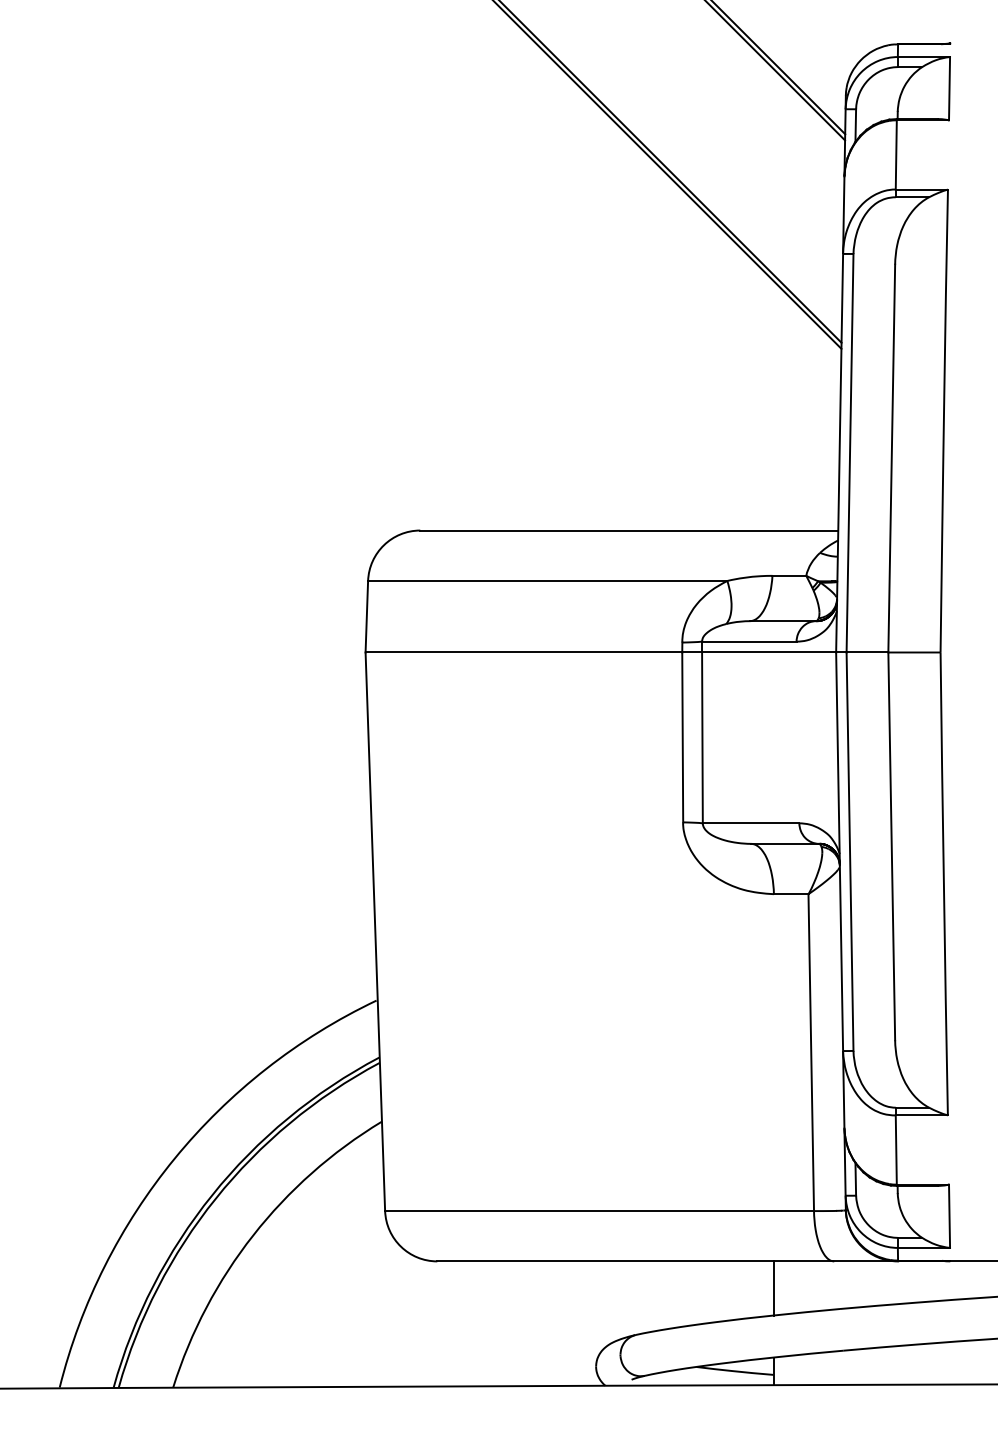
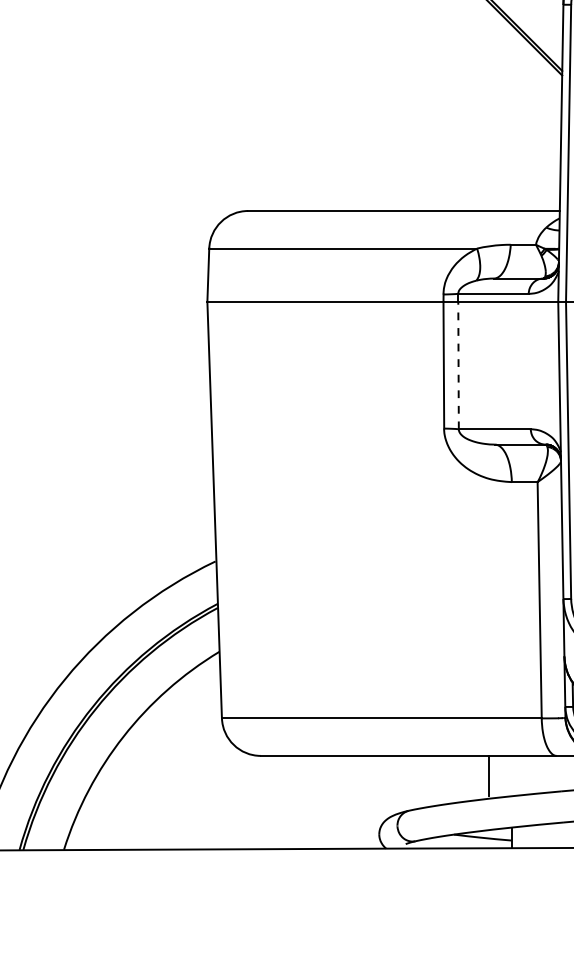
line: (702, 737) -> (458, 365), solid -> dashed
line: (773, 1288) -> (489, 776), moved

